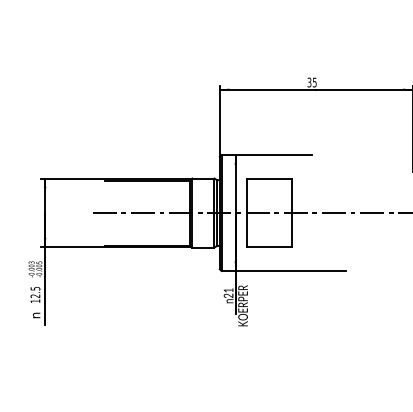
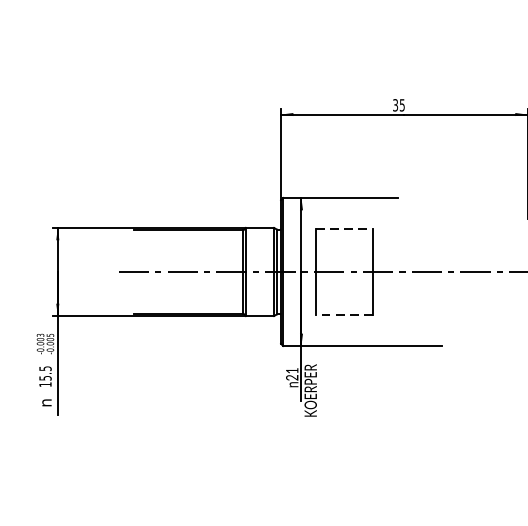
line: (269, 179) -> (344, 229), solid -> dashed
line: (268, 247) -> (343, 316), solid -> dashed
text: (35, 296) -> (45, 378), 12.5 -> 15.5

